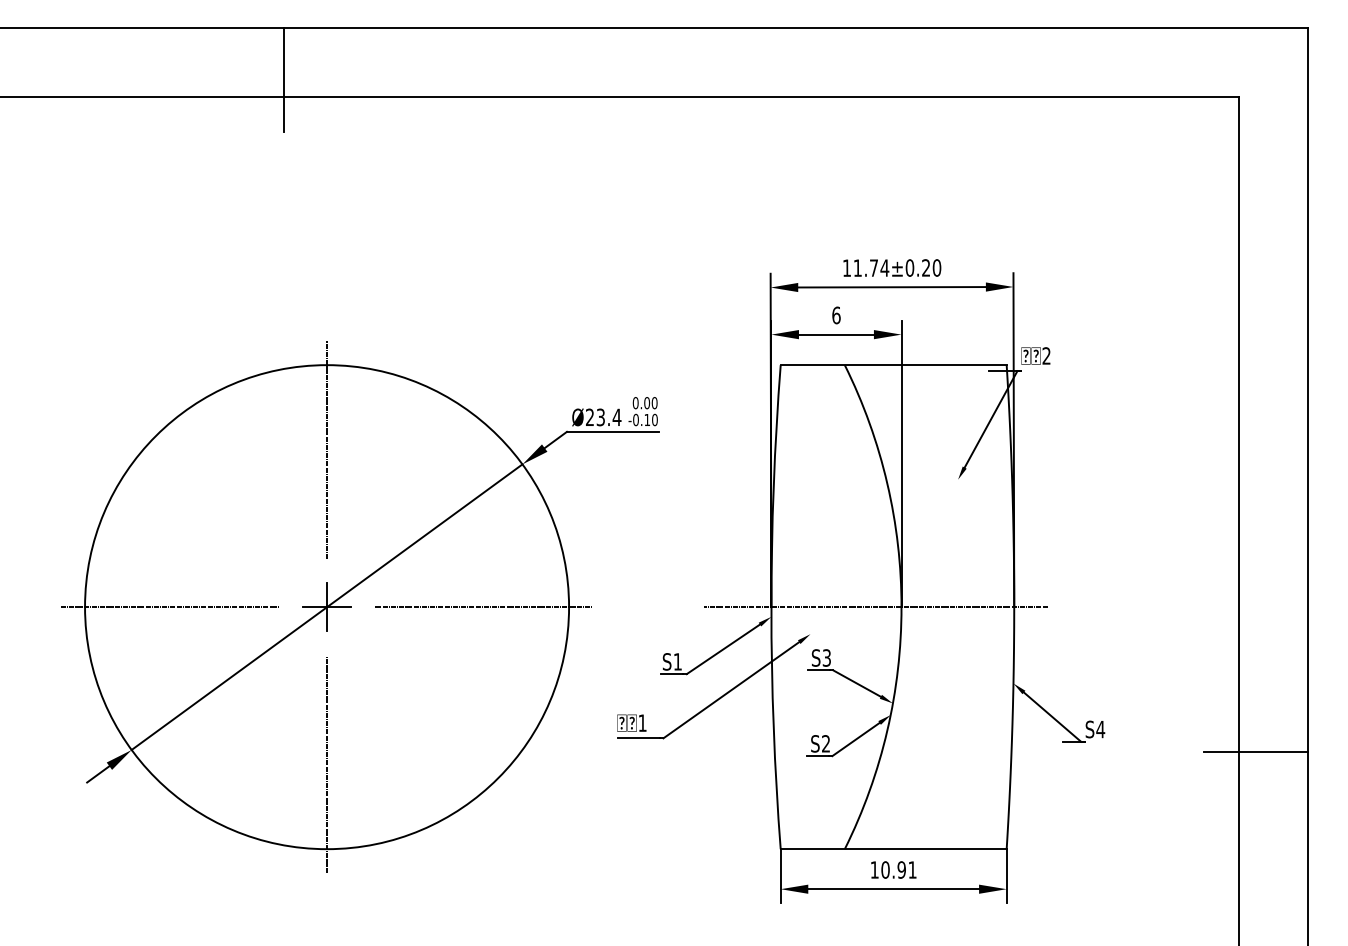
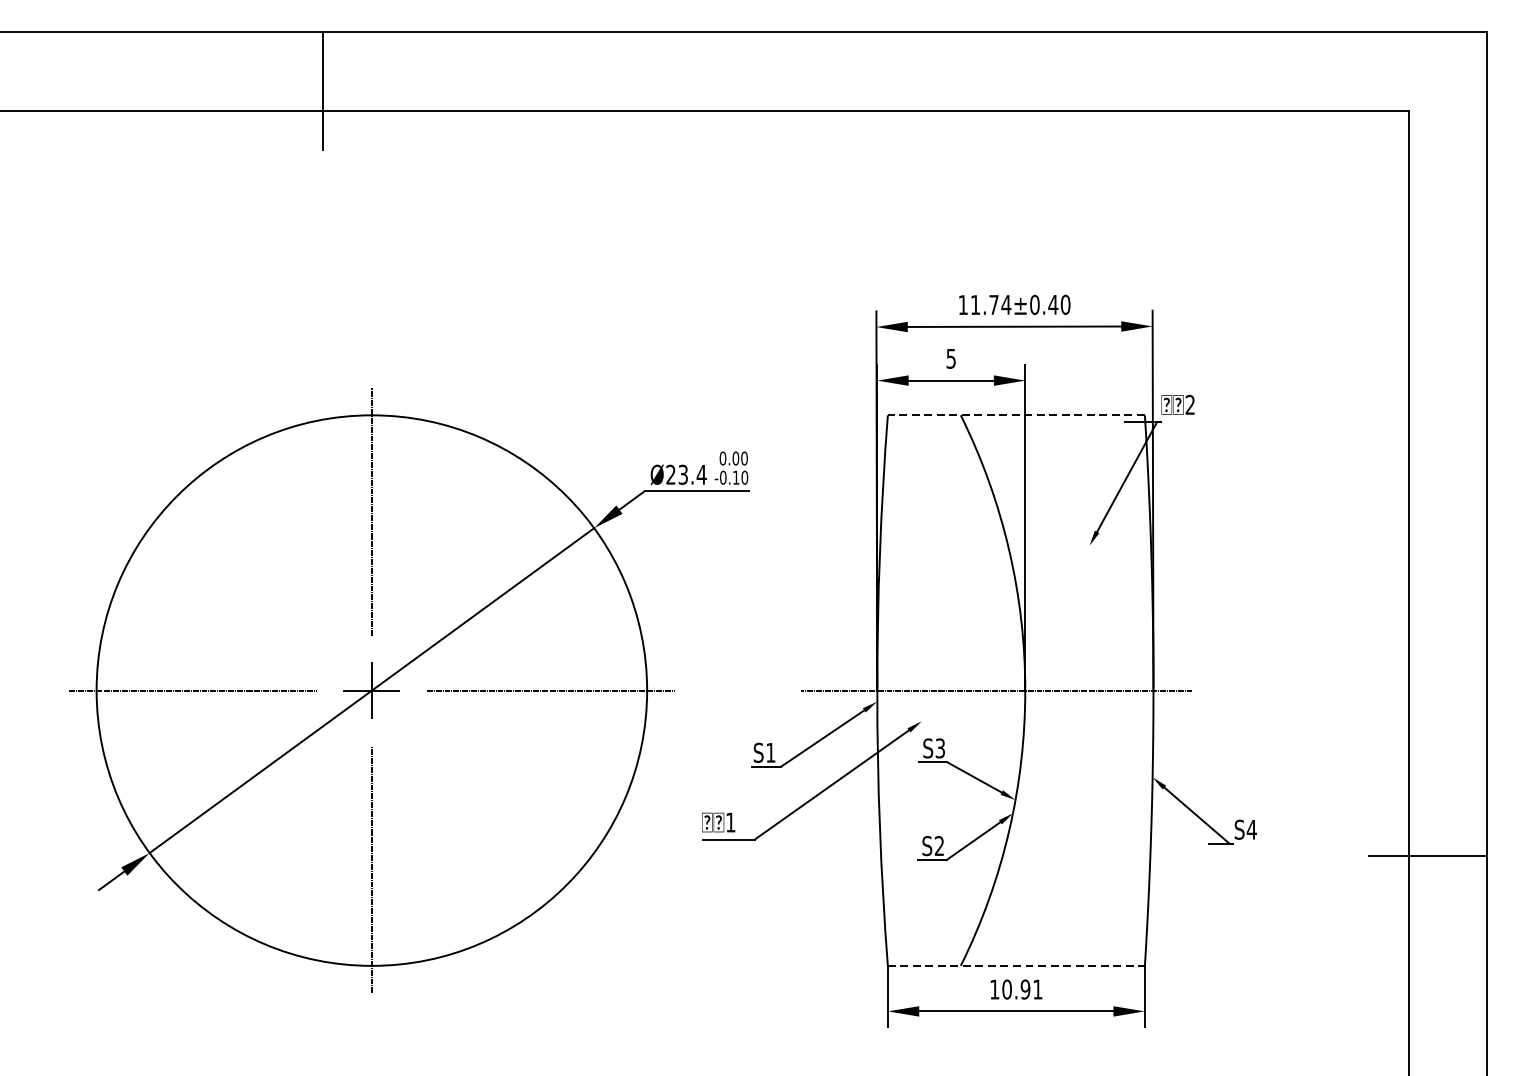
text: (925, 267) -> (1052, 304), 11.74±0.20 -> 11.74±0.40
text: (836, 315) -> (951, 358), 6 -> 5
line: (893, 365) -> (1016, 415), solid -> dashed
line: (893, 849) -> (1016, 966), solid -> dashed

